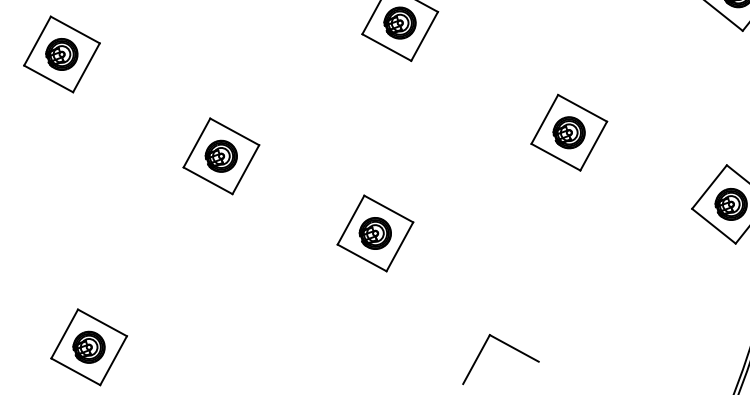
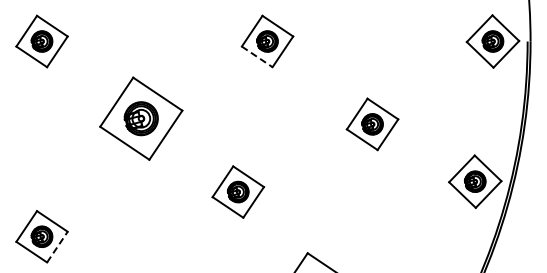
line: (387, 48) -> (257, 57), solid -> dashed
part: (220, 156) -> (140, 118), size x1.6
part: (375, 232) -> (238, 191), moved
line: (113, 359) -> (57, 246), solid -> dashed

